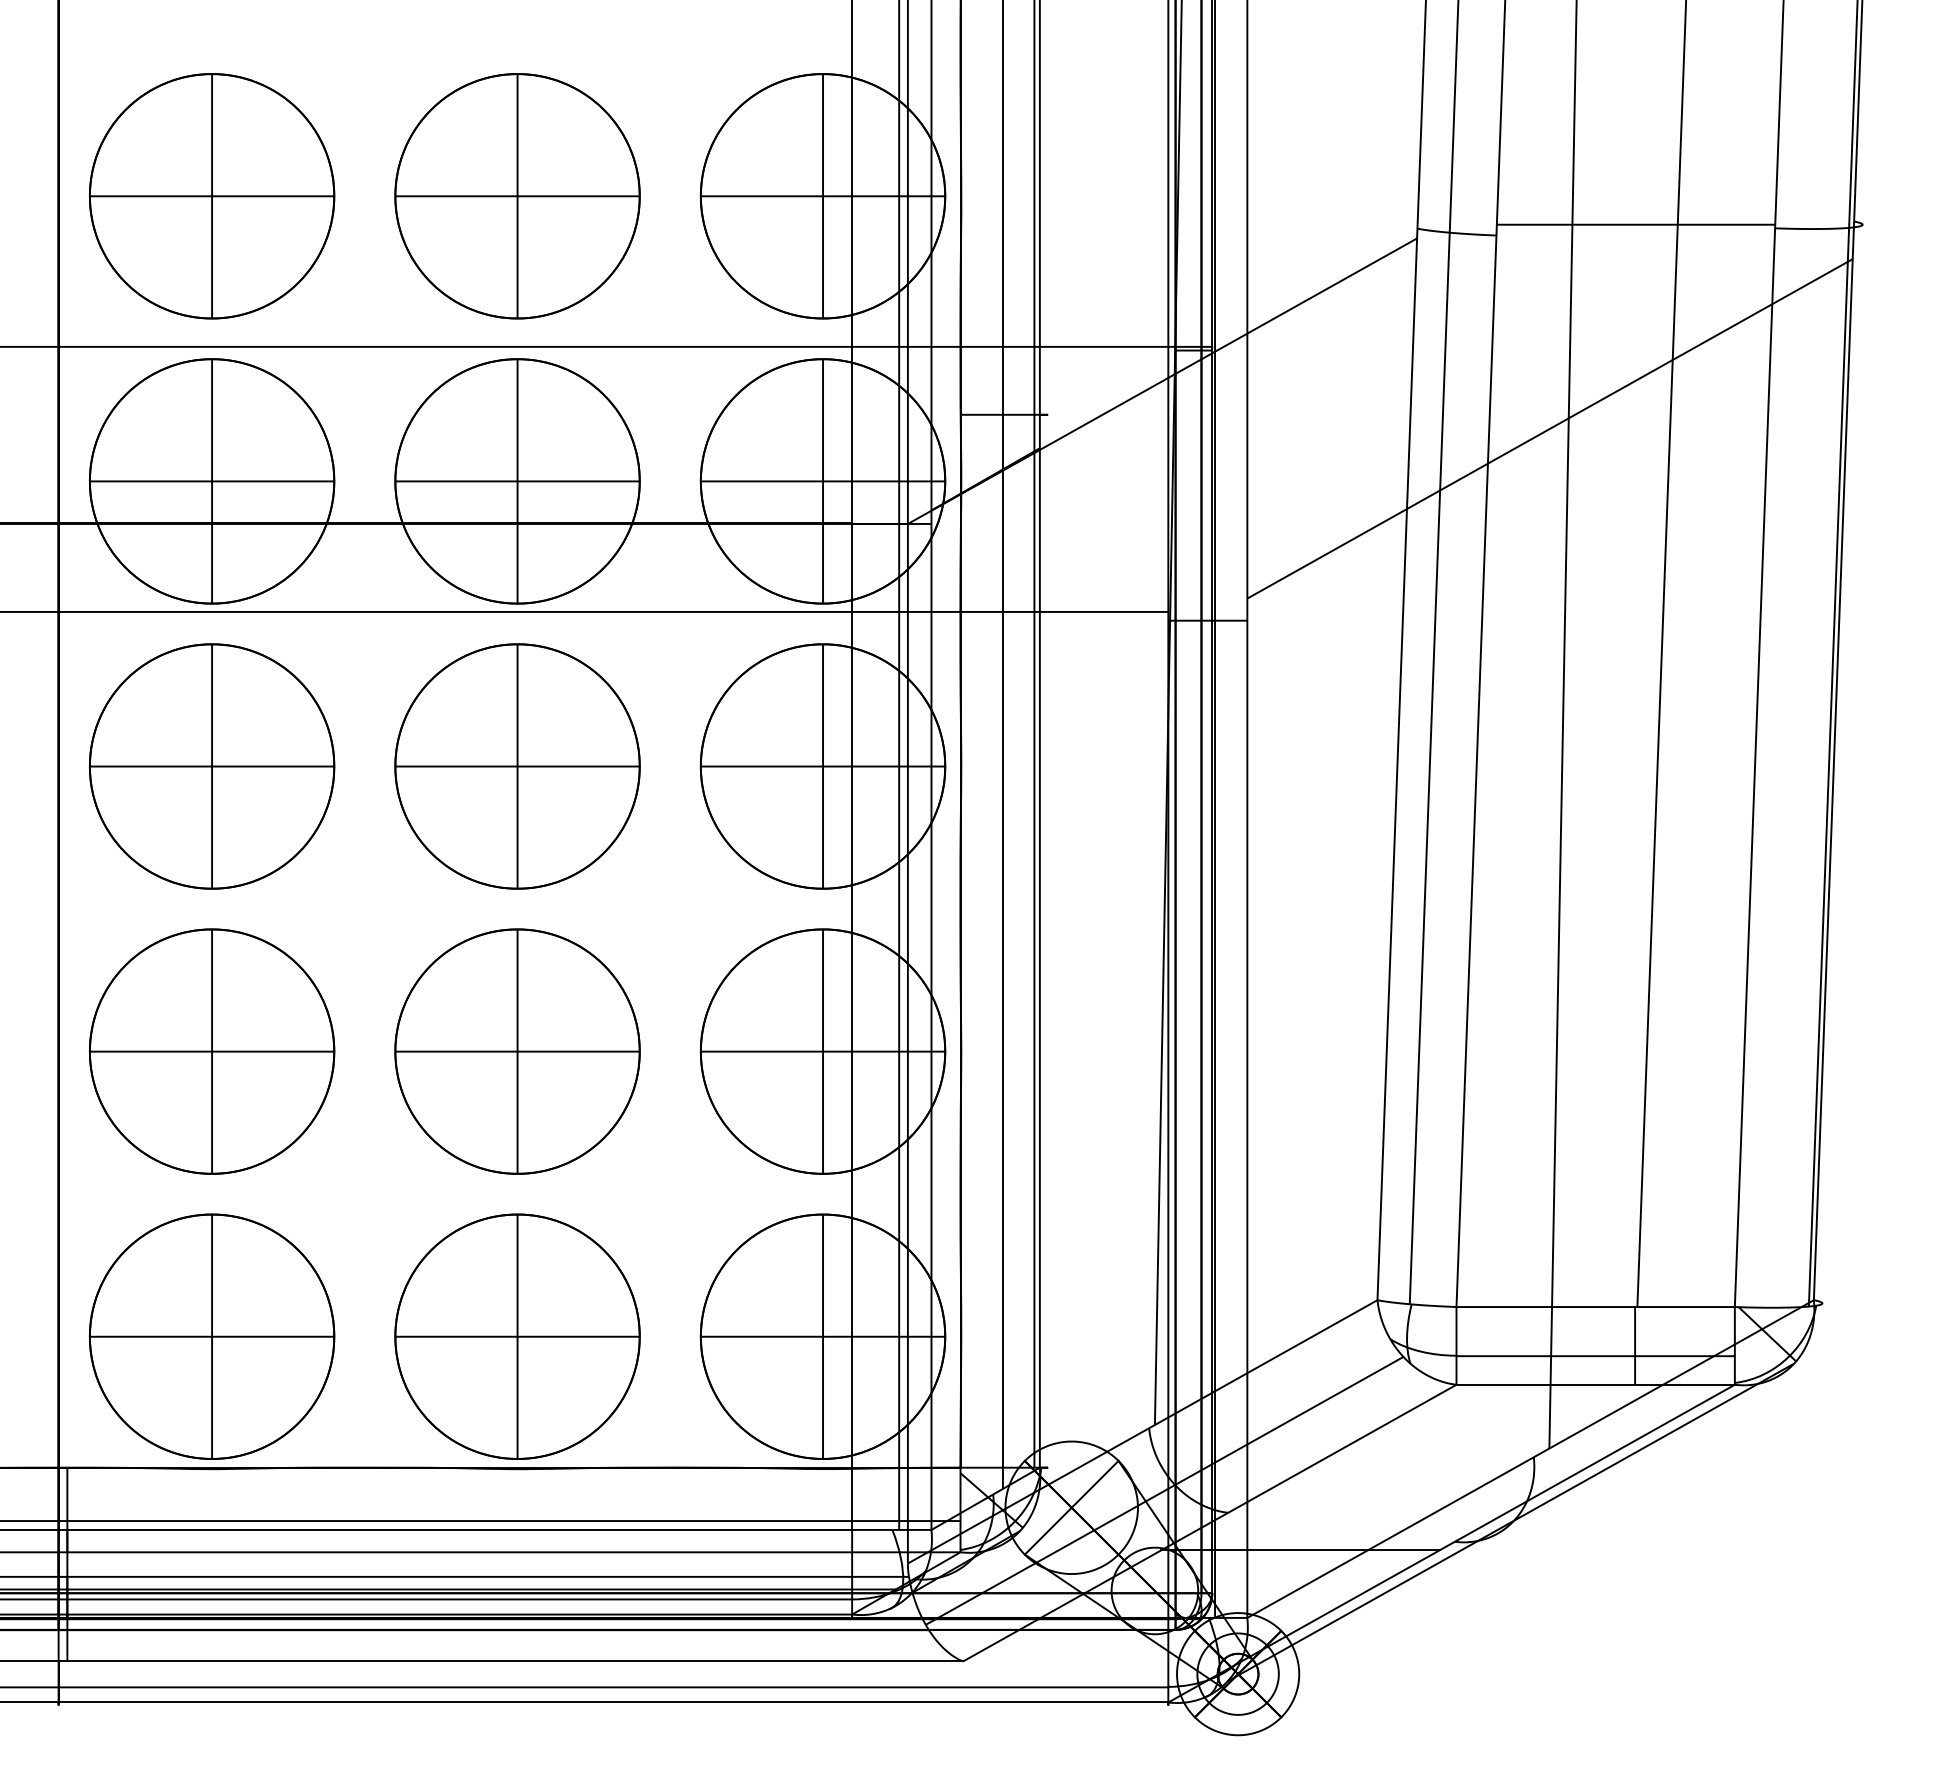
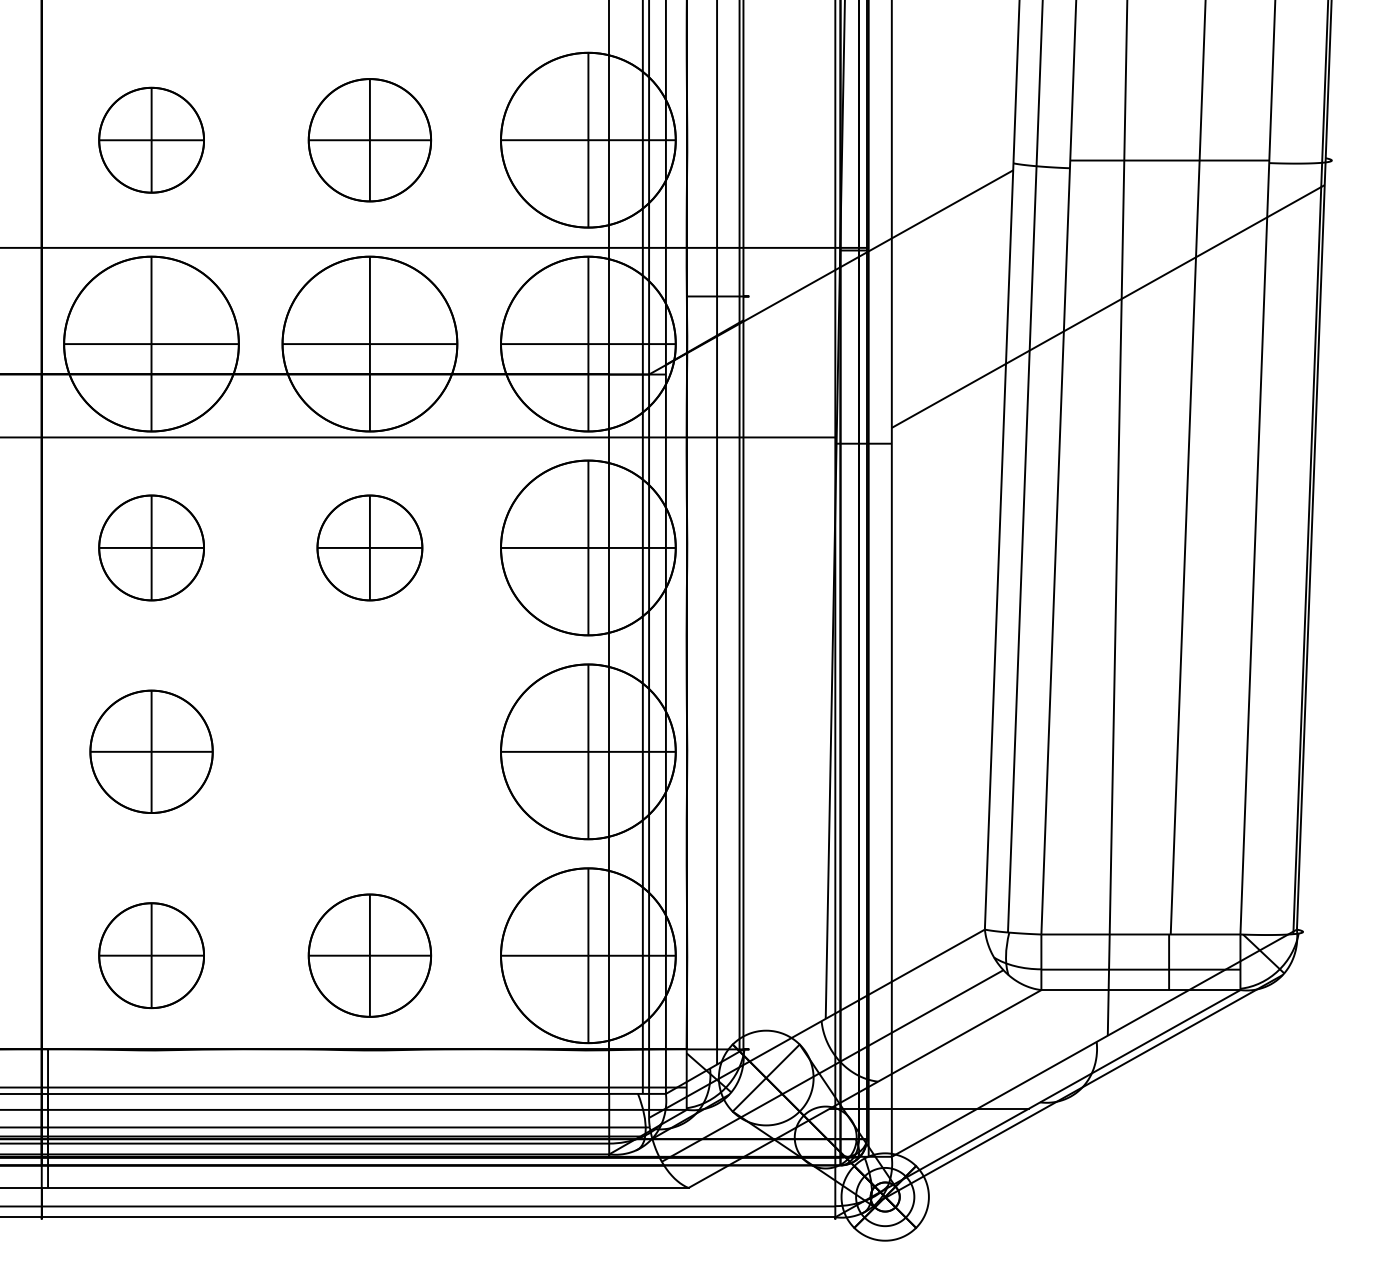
part: (212, 196) -> (151, 140), size x0.6
part: (517, 196) -> (369, 140), size x0.7
part: (212, 766) -> (151, 547), size x0.6
part: (517, 766) -> (369, 547), size x0.6
part: (212, 1051) -> (151, 751), size x0.7
part: (517, 1051) -> (369, 751), removed
part: (212, 1336) -> (151, 955), size x0.6
part: (517, 1336) -> (369, 955), size x0.7

